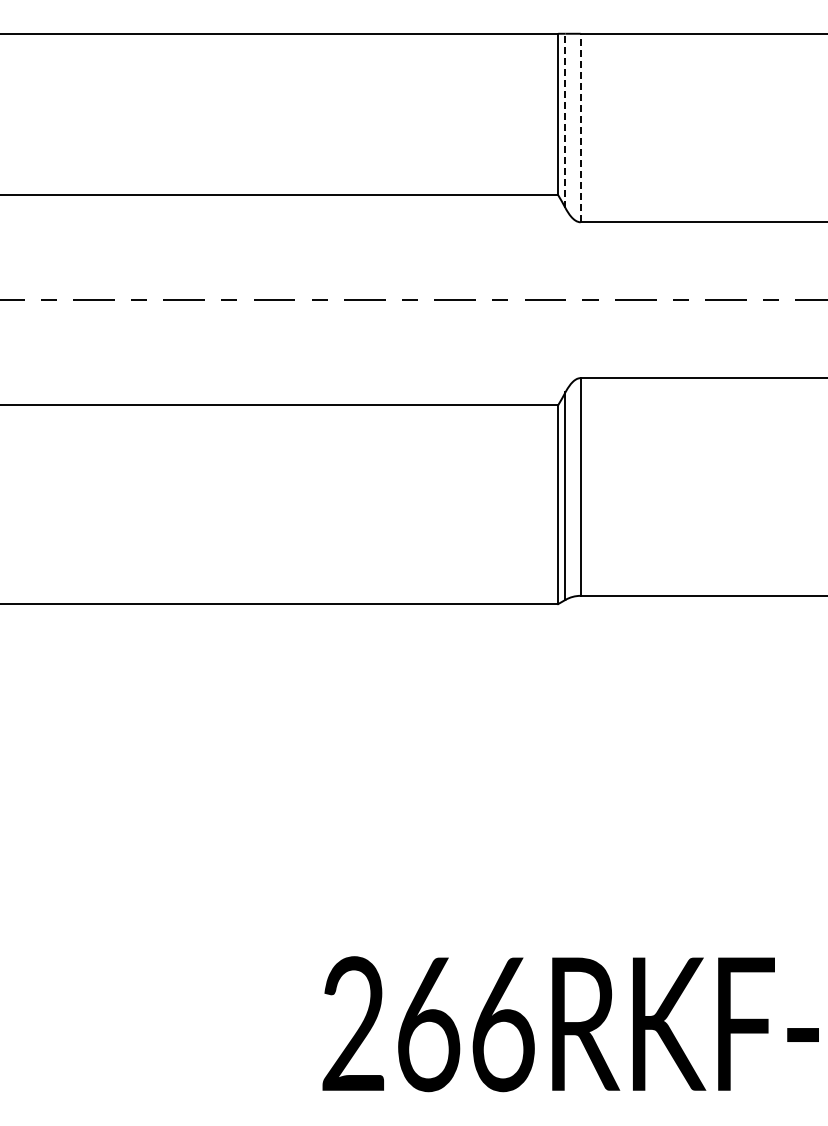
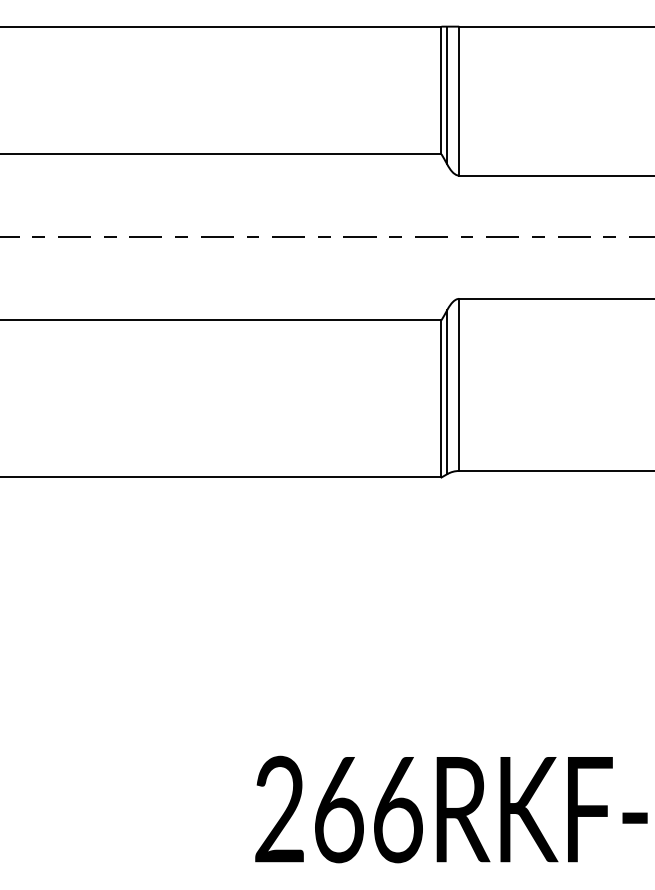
line: (565, 120) -> (447, 95), dashed -> solid
line: (580, 127) -> (459, 100), dashed -> solid

